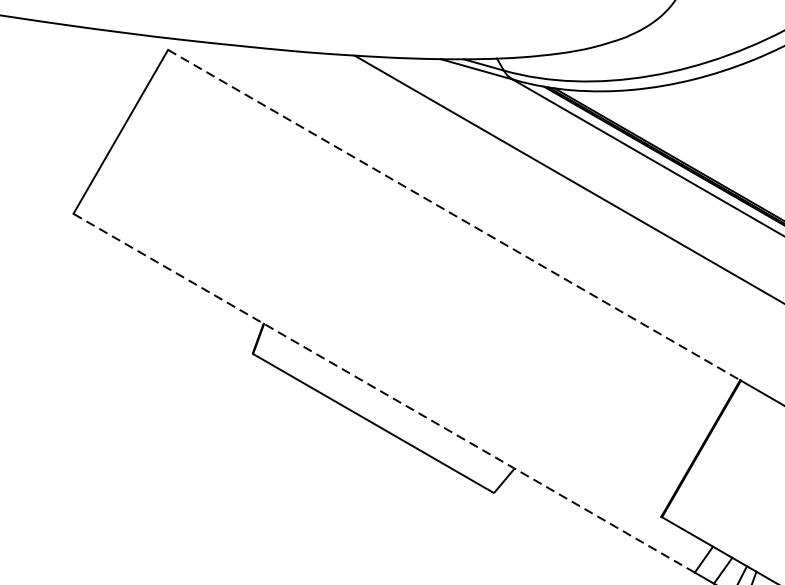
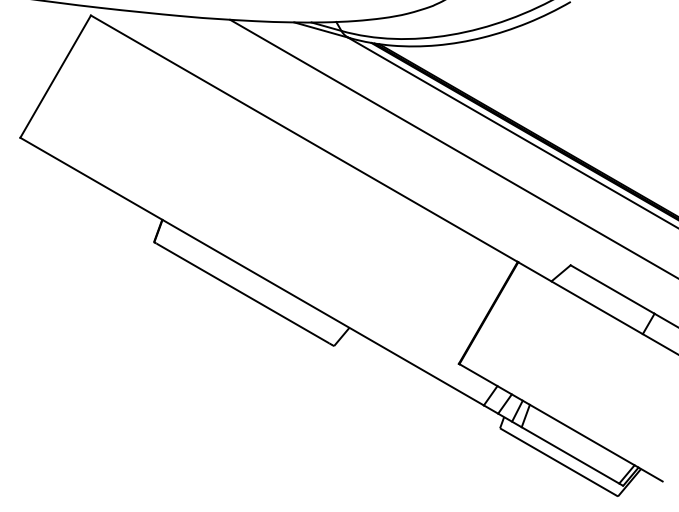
line: (454, 214) -> (304, 138), dashed -> solid
line: (384, 393) -> (252, 271), dashed -> solid

